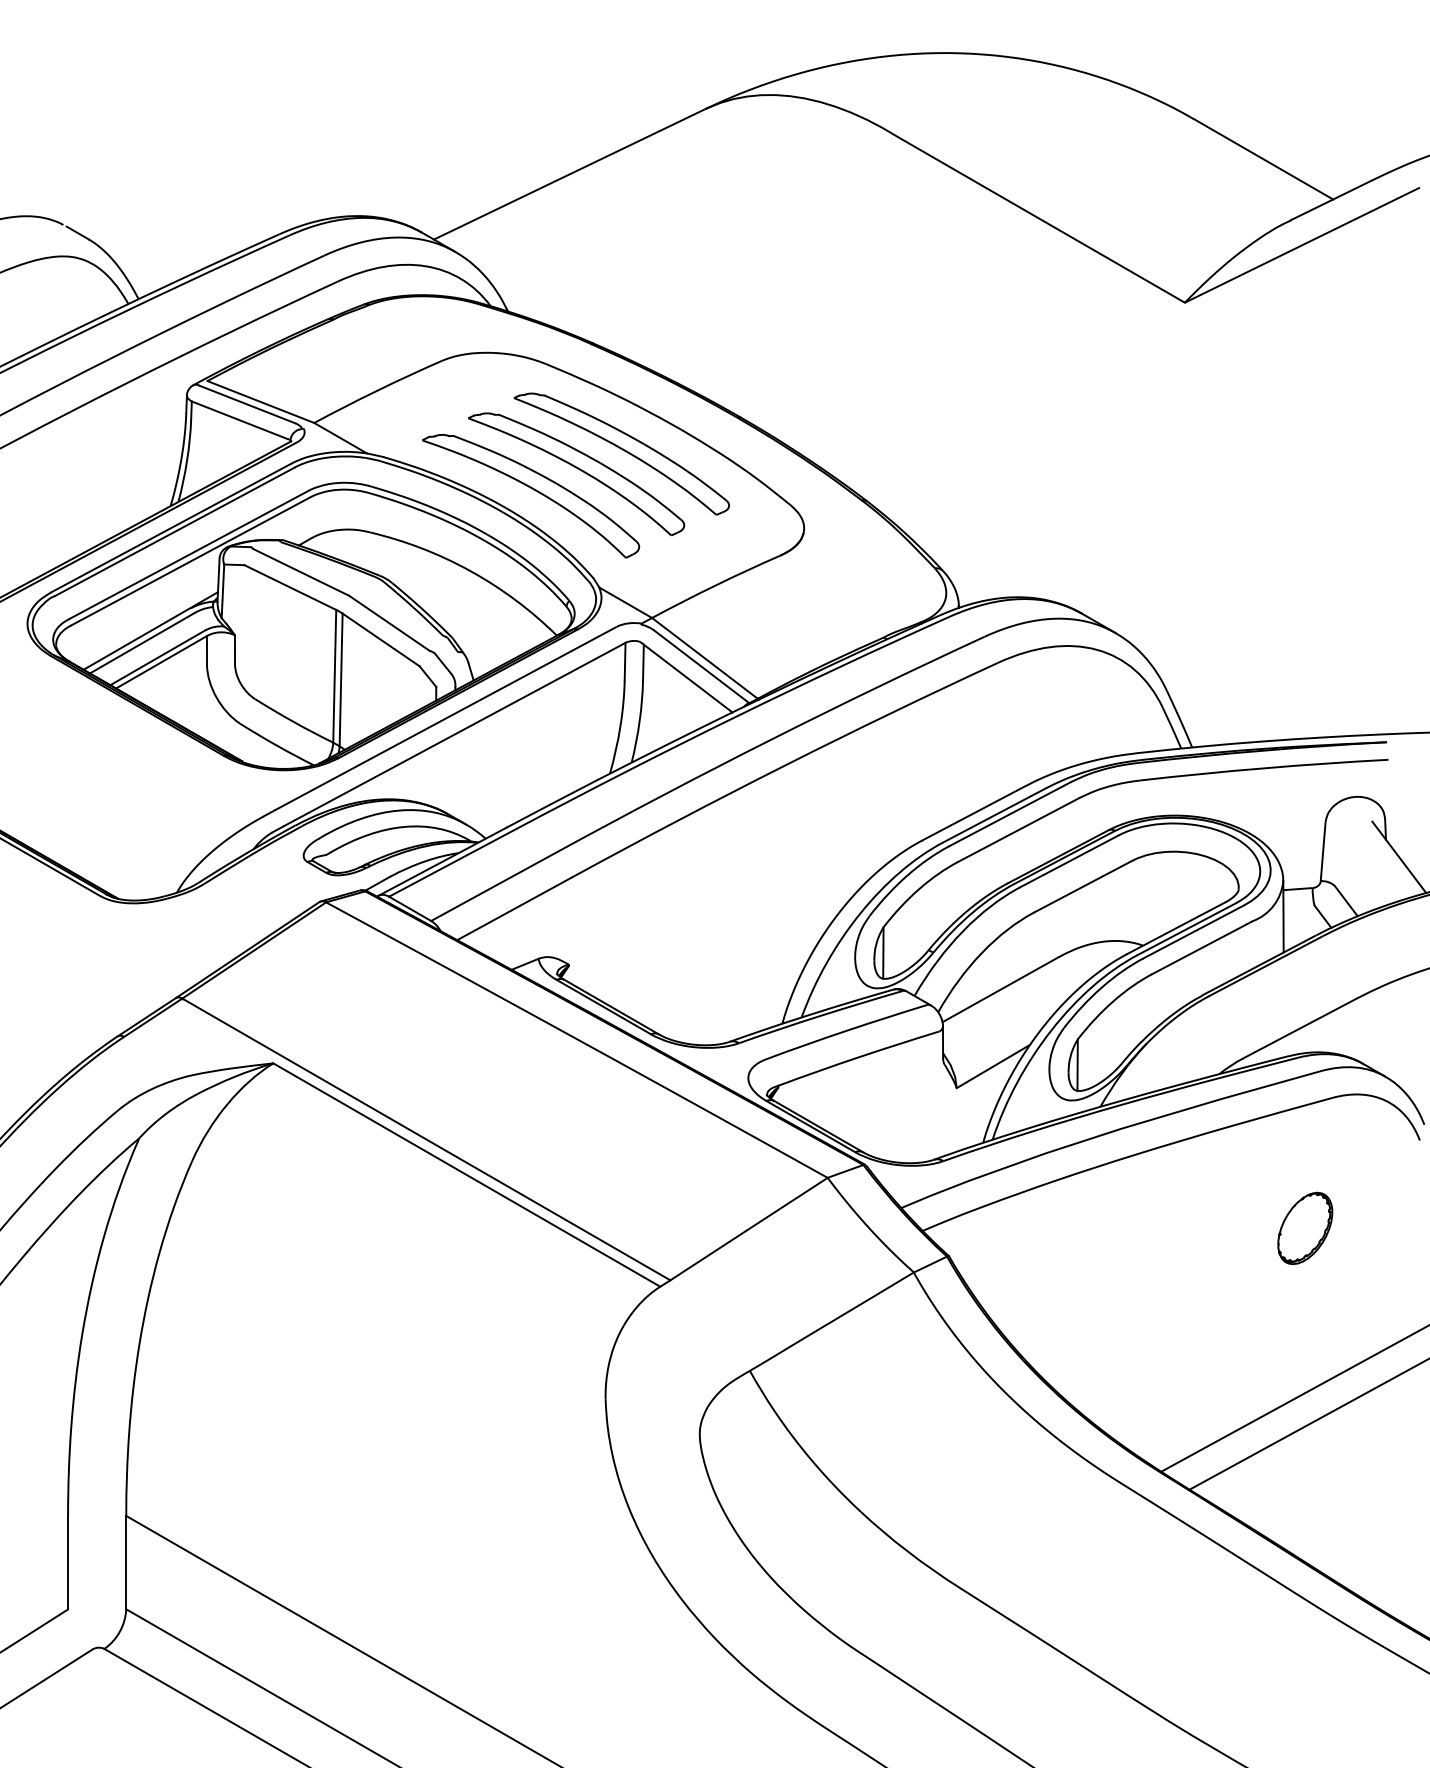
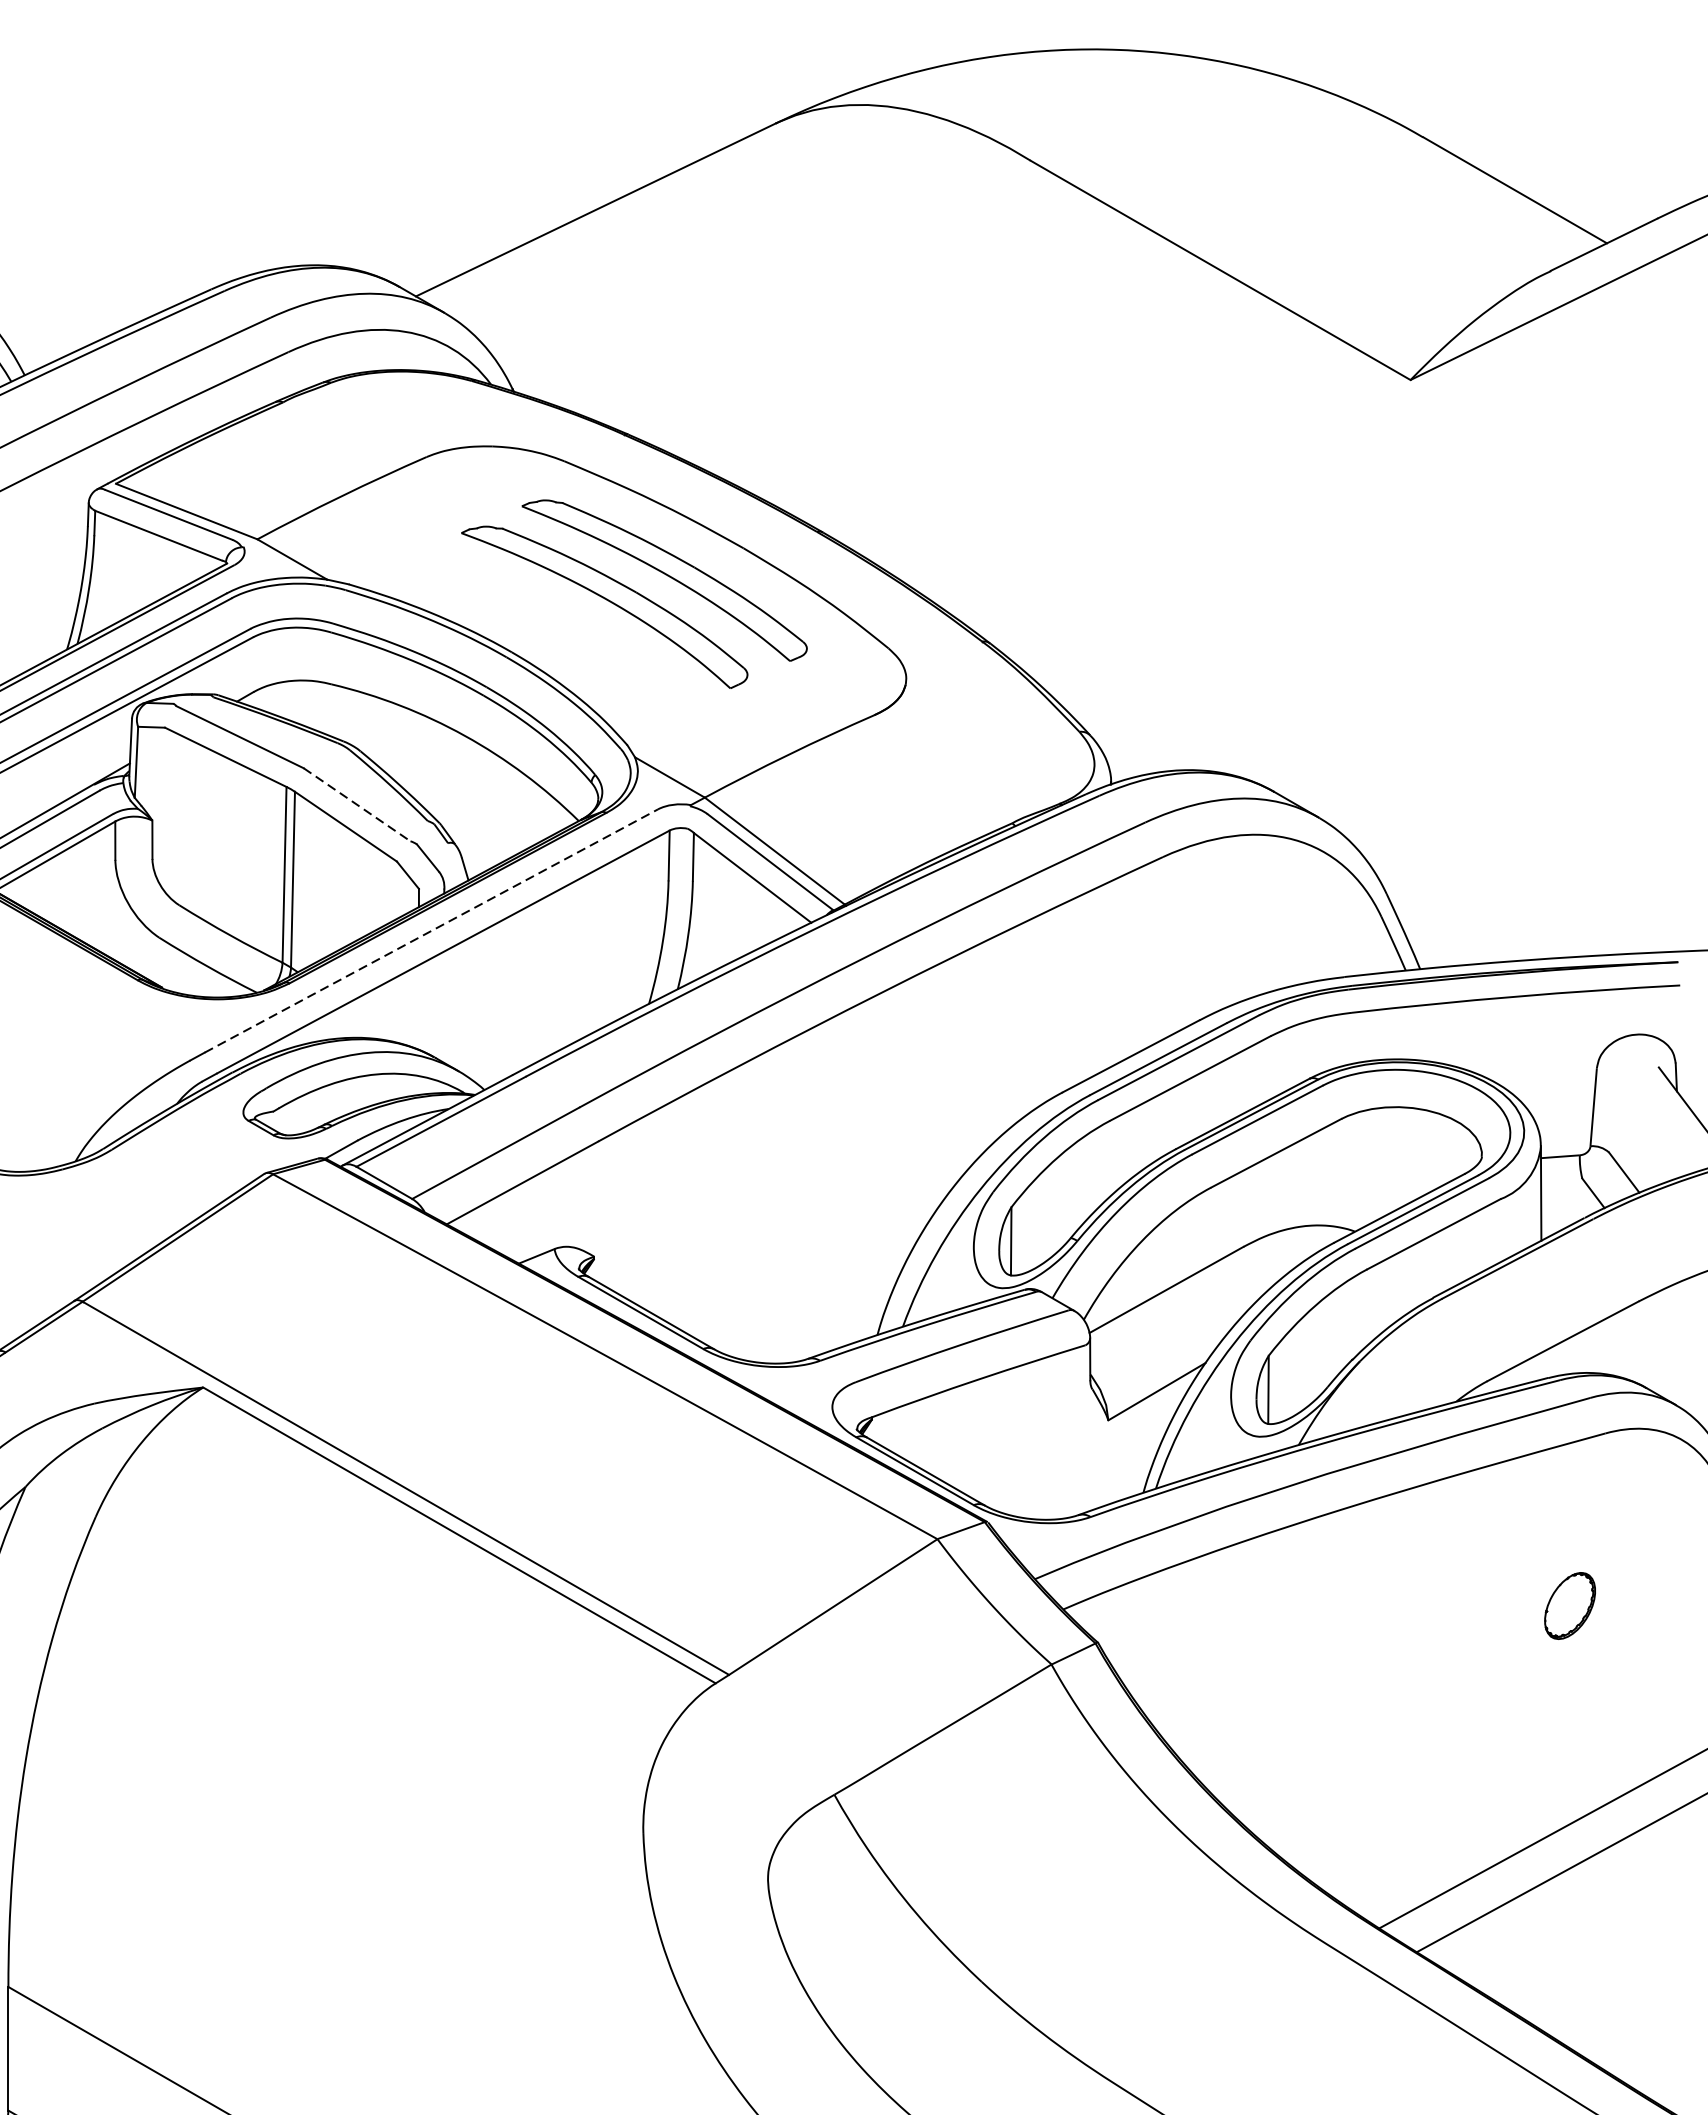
part: (533, 490) -> (547, 628), removed
line: (389, 623) -> (357, 804), solid -> dashed
line: (445, 718) -> (431, 930), solid -> dashed
part: (1305, 1227) -> (1570, 1604), size x0.7

